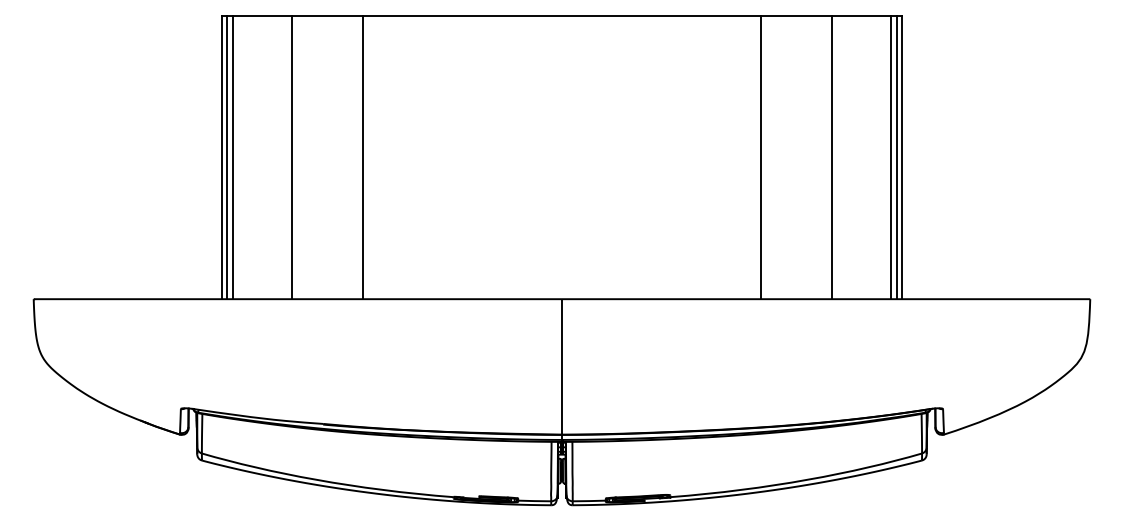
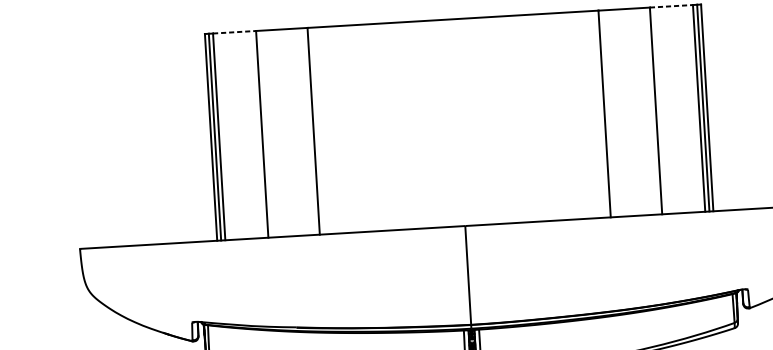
line: (262, 15) -> (234, 32), solid -> dashed
line: (861, 15) -> (671, 6), solid -> dashed

